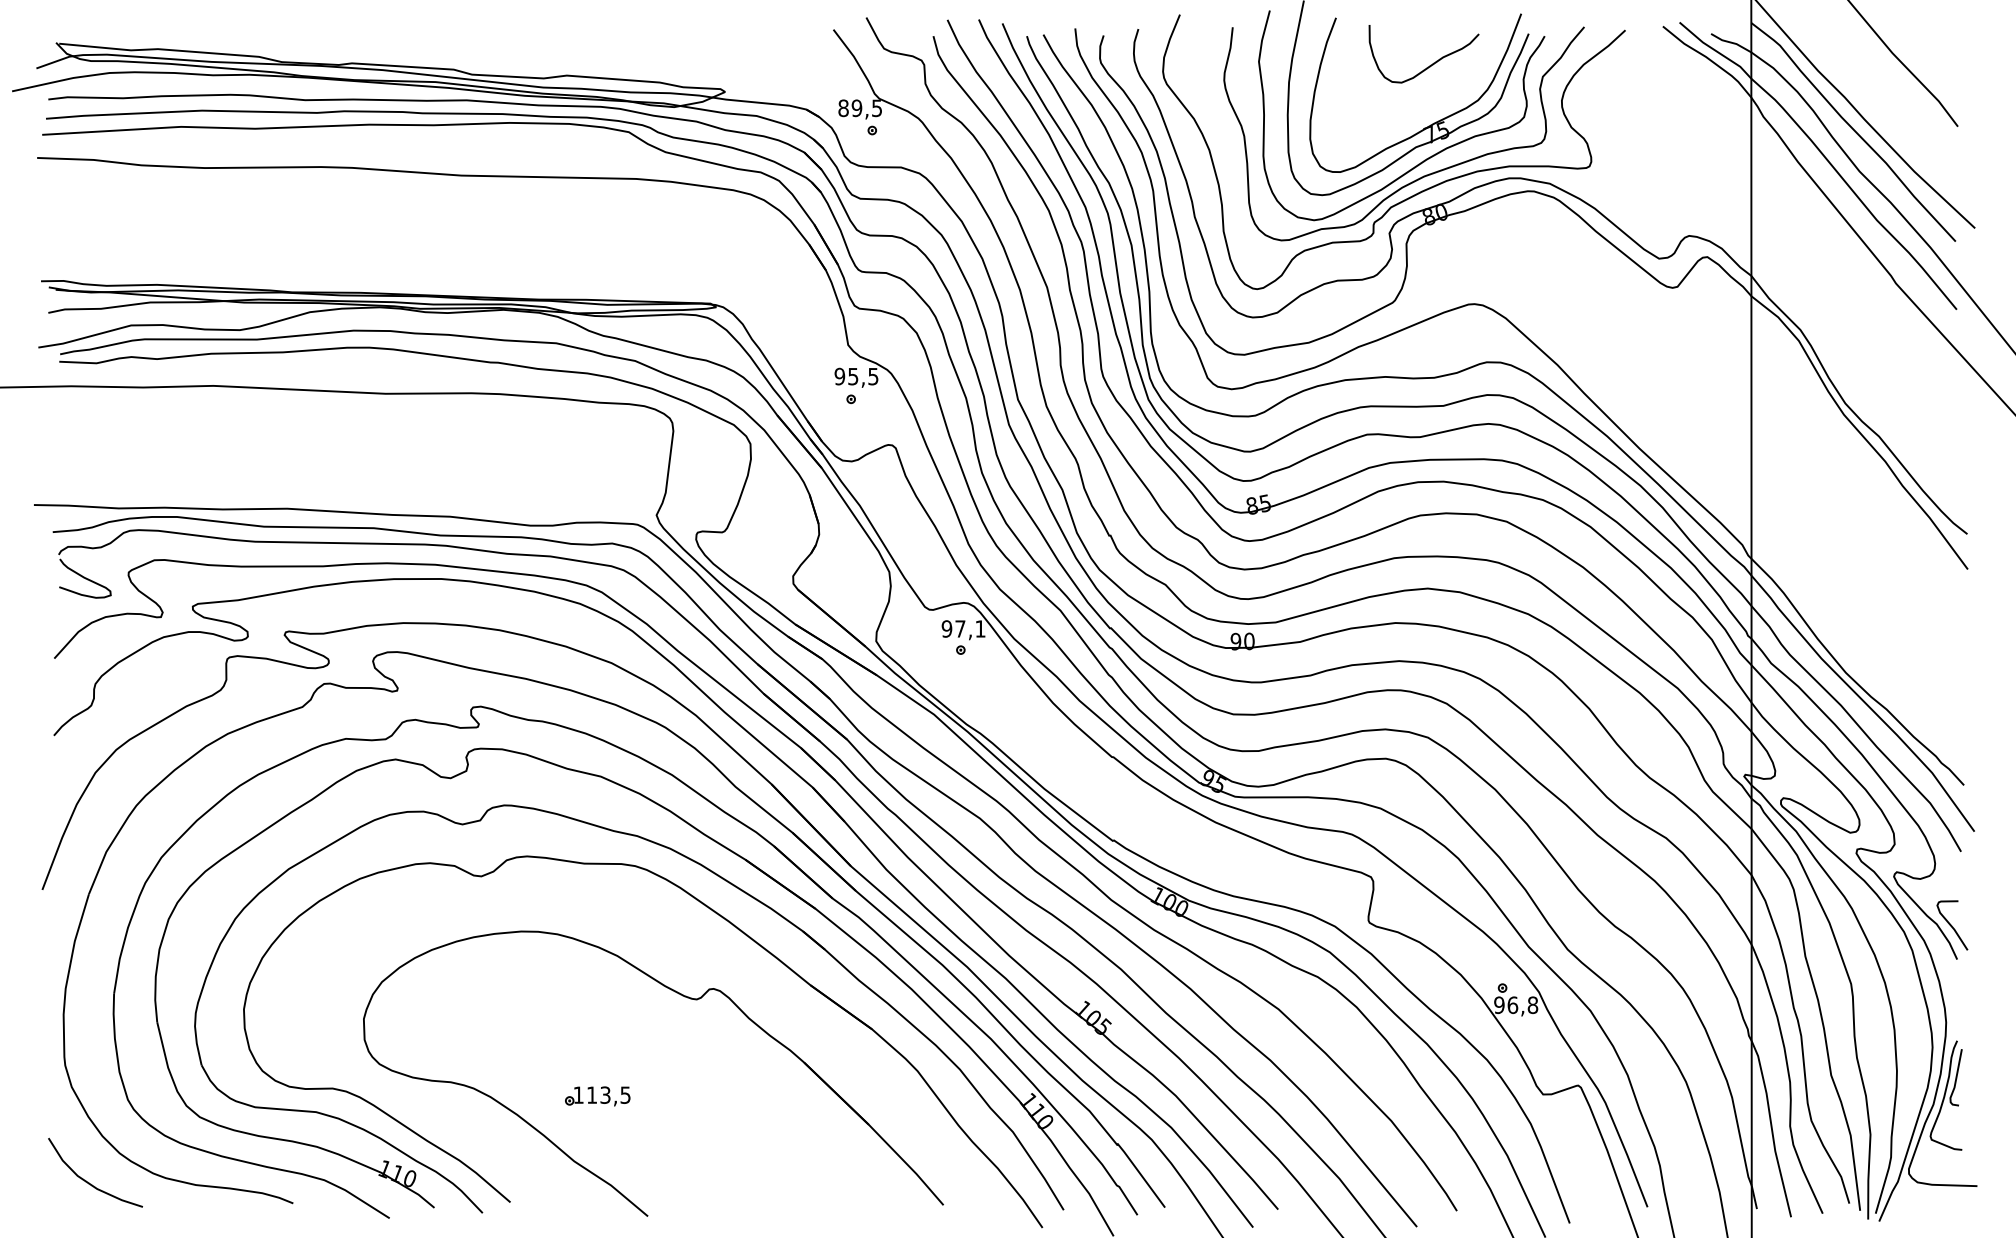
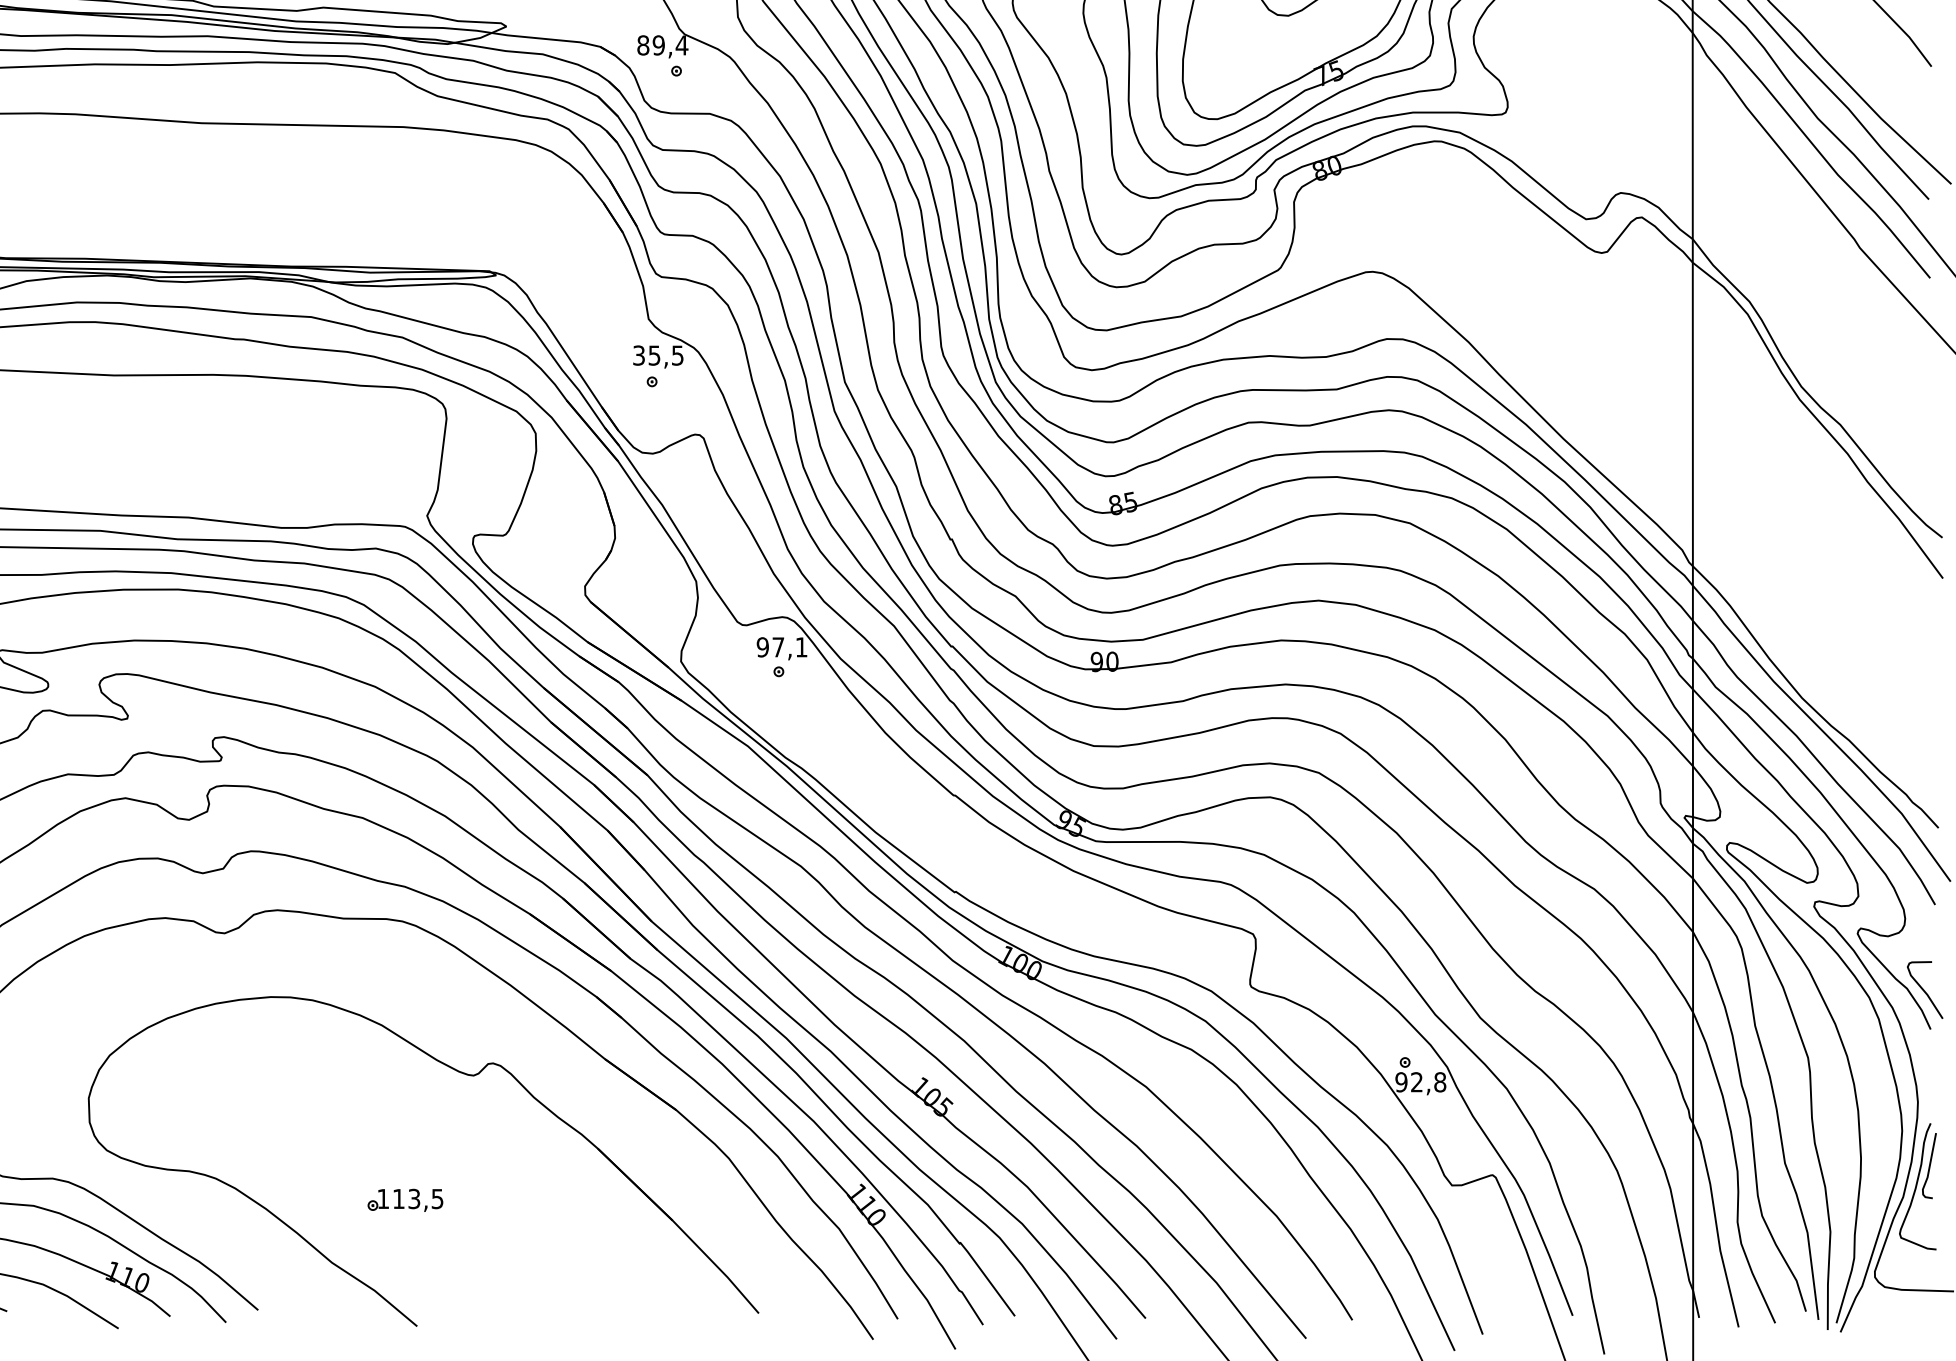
text: (876, 108) -> (681, 45), 89,5 -> 89,4
text: (839, 376) -> (638, 355), 95,5 -> 35,5
text: (1512, 1005) -> (1416, 1082), 96,8 -> 92,8
part: (597, 1096) -> (405, 1200), moved

